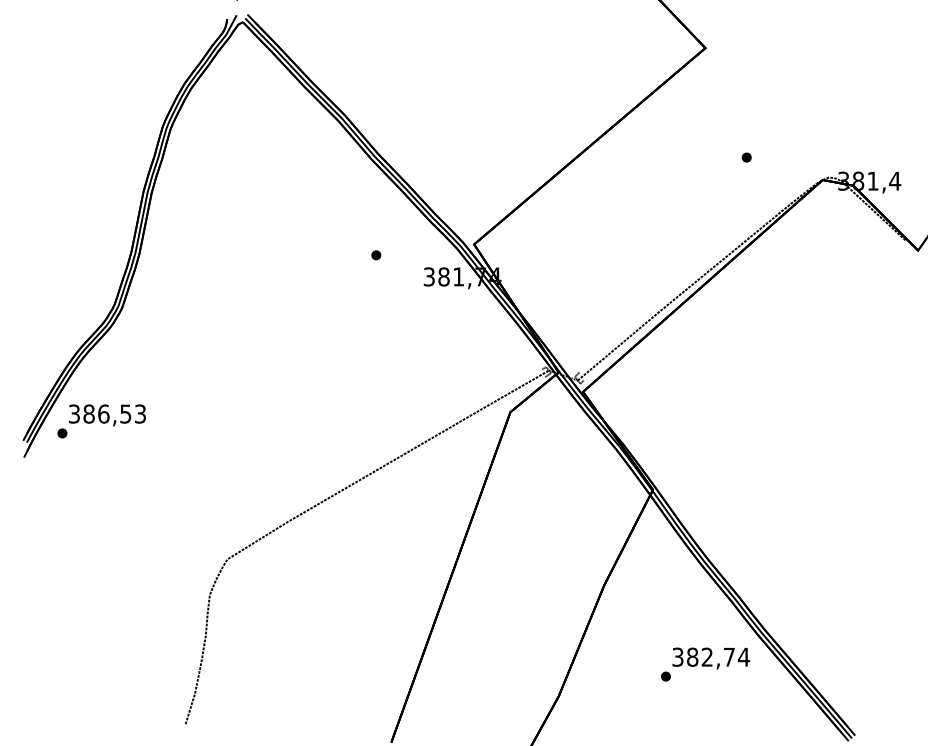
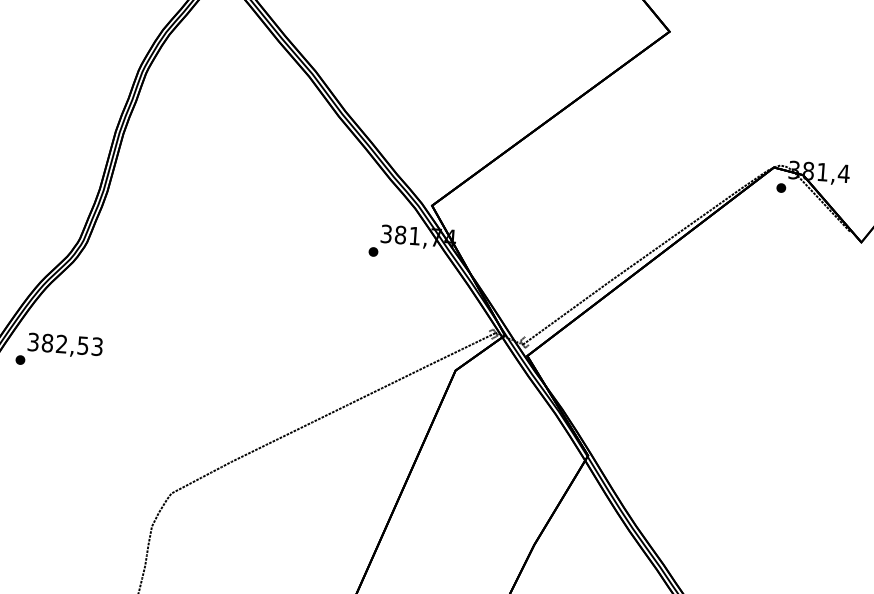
part: (746, 157) -> (781, 187), moved
part: (376, 255) -> (373, 252), moved
text: (103, 413) -> (61, 343), 386,53 -> 382,53

